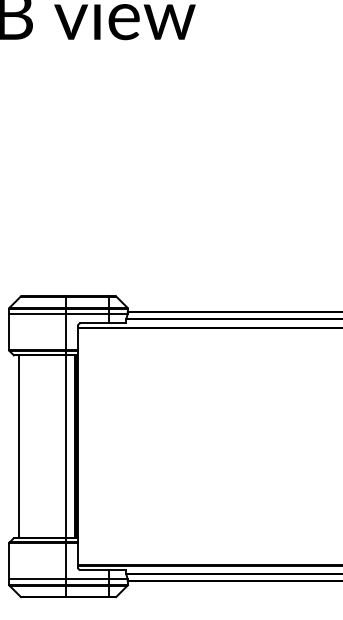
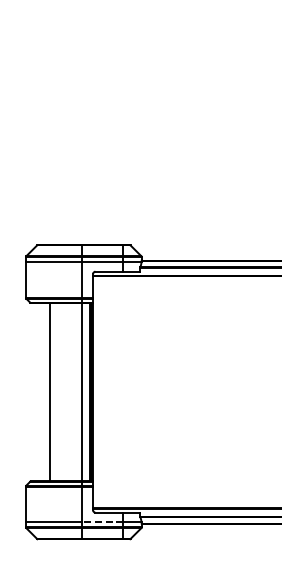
line: (18, 446) -> (49, 391), moved
line: (87, 579) -> (102, 521), solid -> dashed

